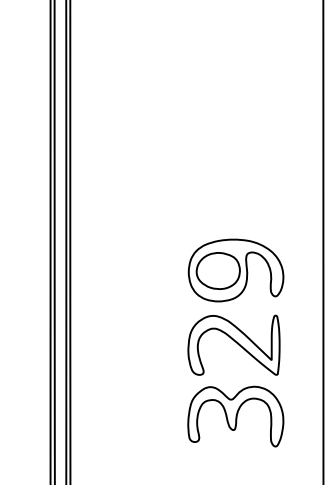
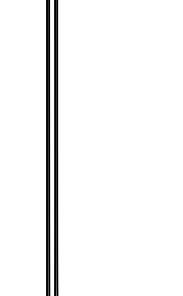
part: (234, 342) -> (141, 186), removed

